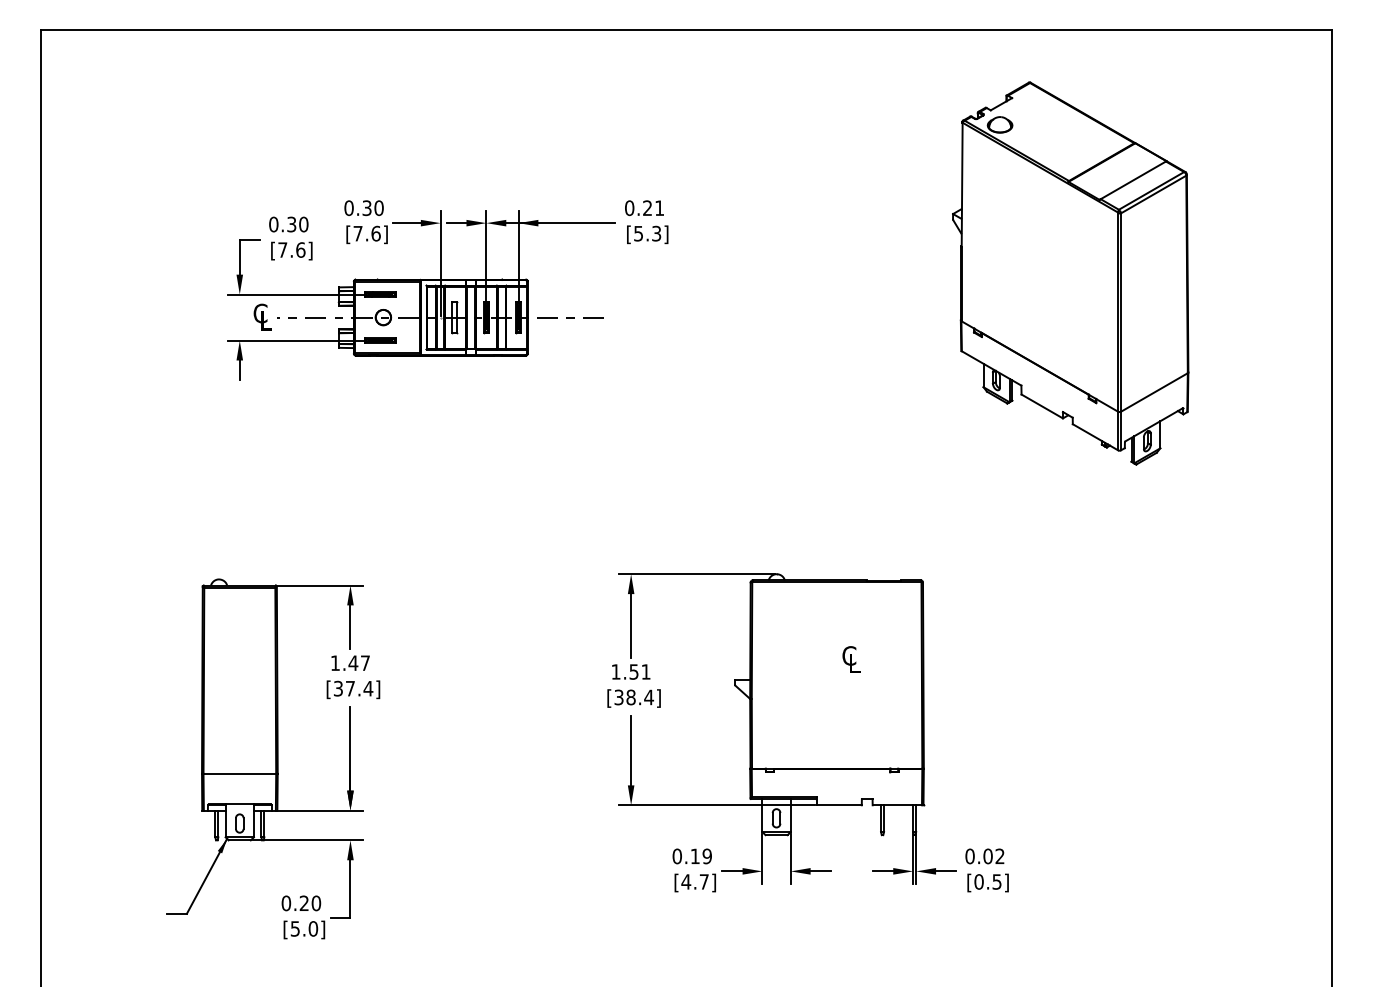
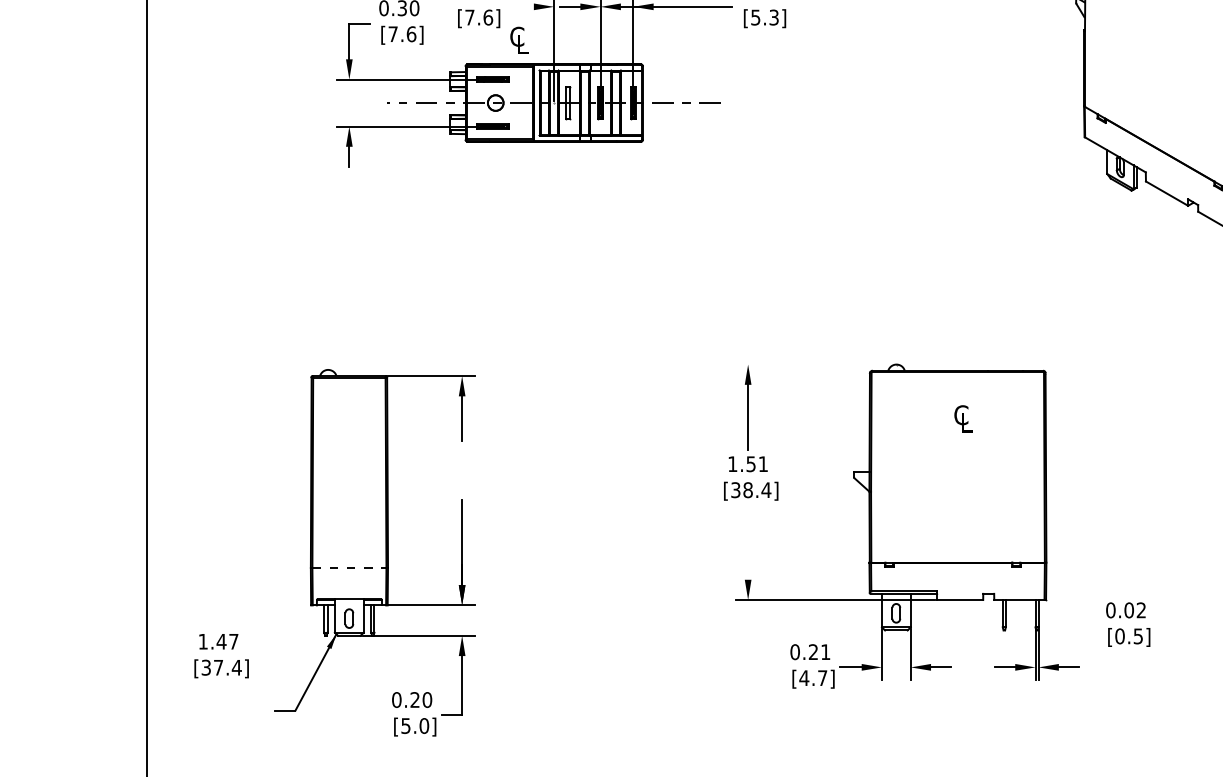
line: (406, 223) -> (519, 7), removed
text: (262, 316) -> (519, 39), moved
line: (696, 574) -> (814, 364), removed
text: (851, 659) -> (963, 418), moved
text: (353, 677) -> (221, 656), moved
line: (631, 750) -> (748, 544), removed
line: (240, 773) -> (350, 567), solid -> dashed
text: (700, 856) -> (818, 652), 0.19 -> 0.21
text: (986, 870) -> (1127, 624), moved

